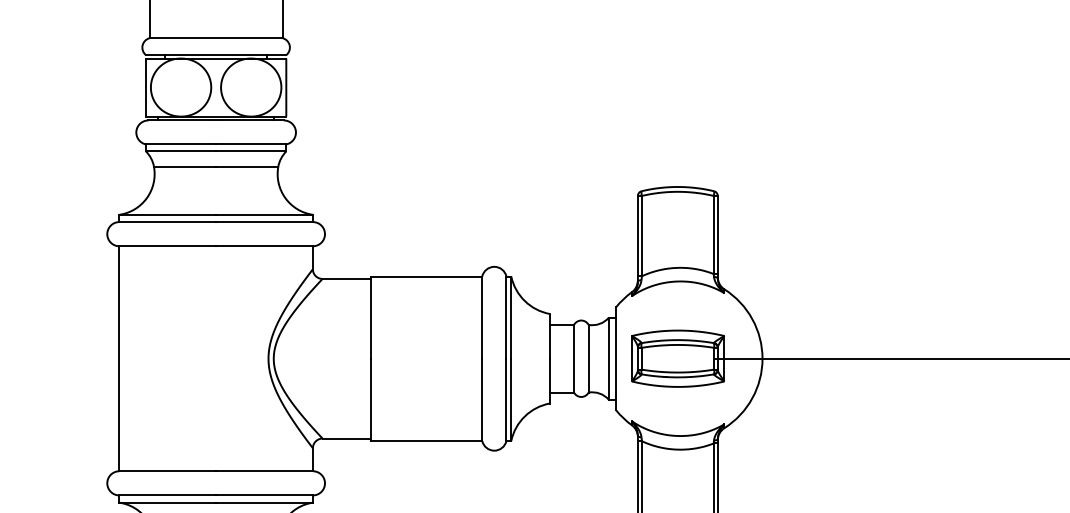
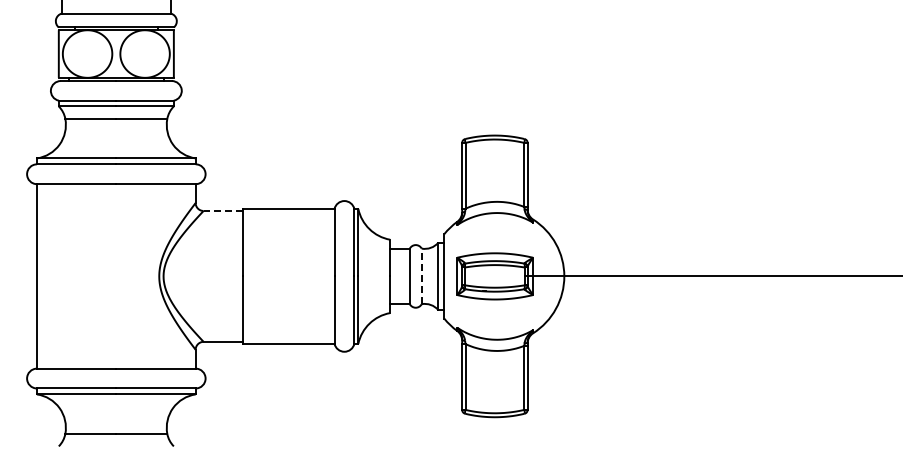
line: (346, 278) -> (223, 210), solid -> dashed
line: (588, 358) -> (421, 276), solid -> dashed

